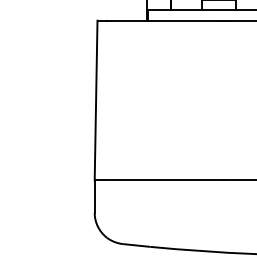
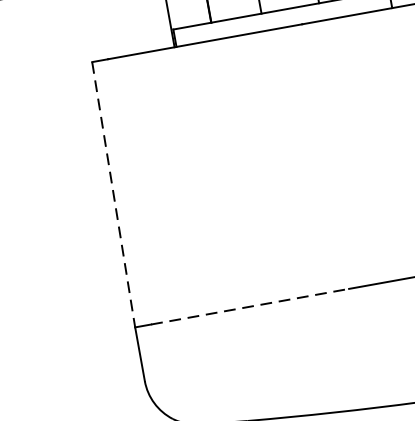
line: (96, 100) -> (114, 194), solid -> dashed
line: (164, 180) -> (250, 306), solid -> dashed

